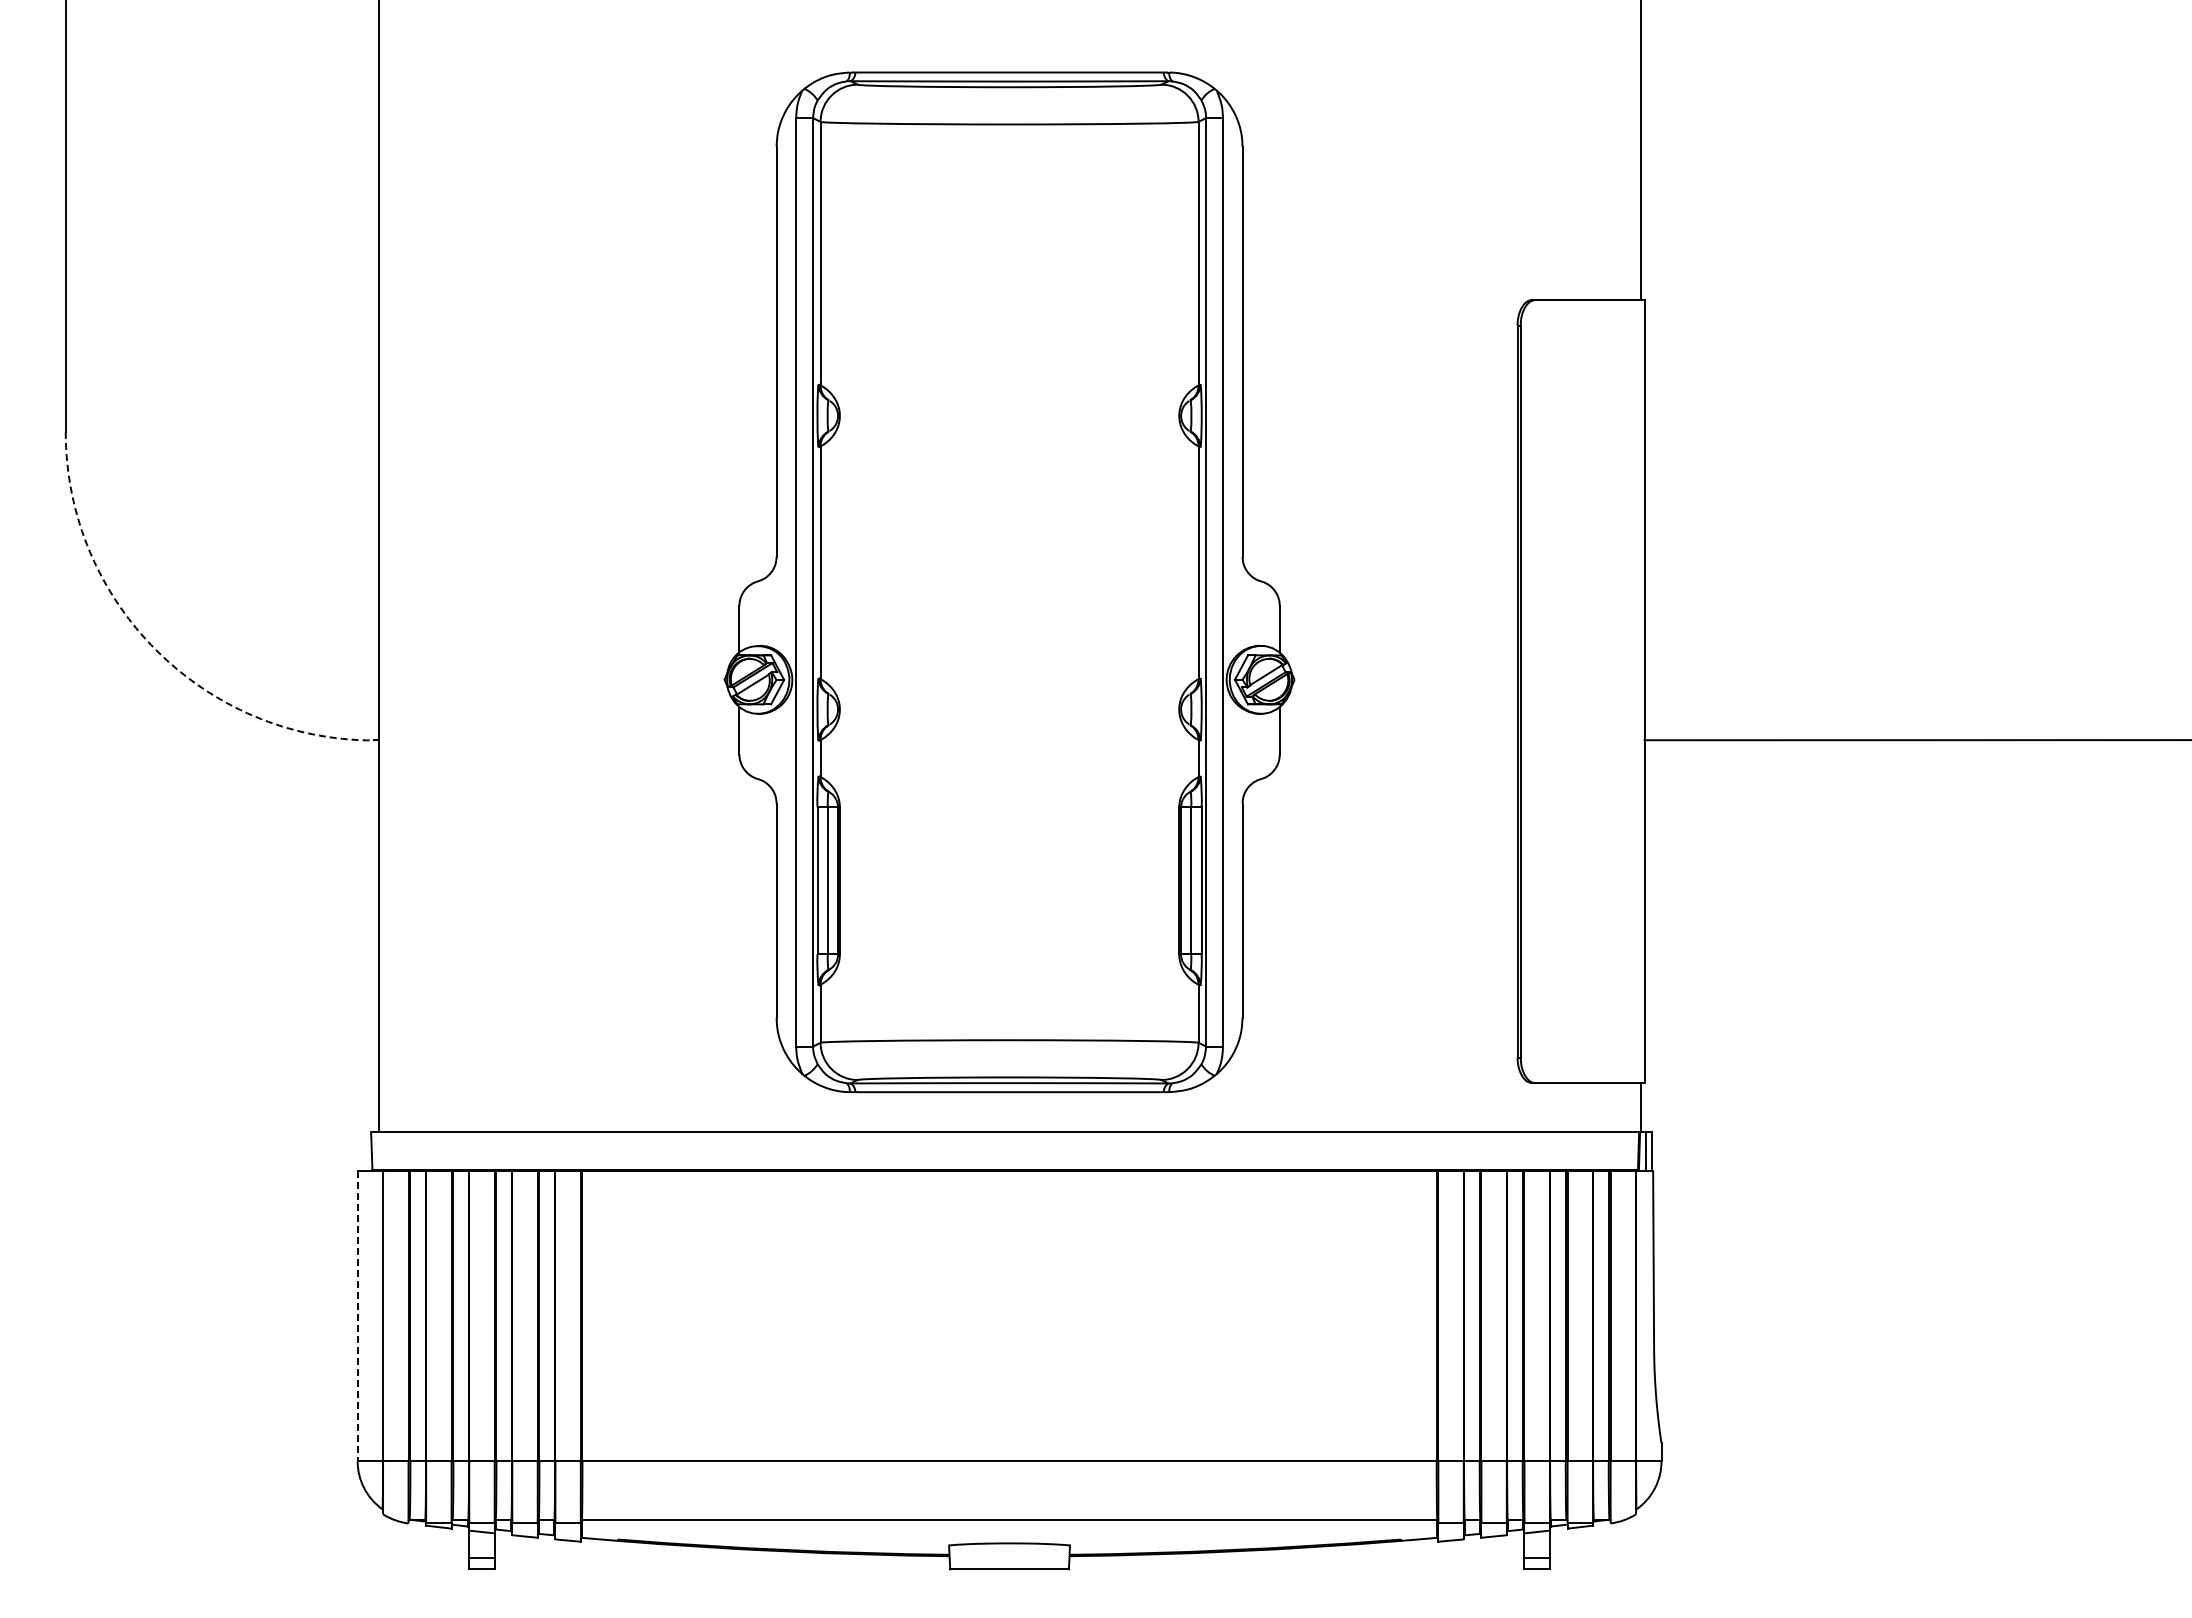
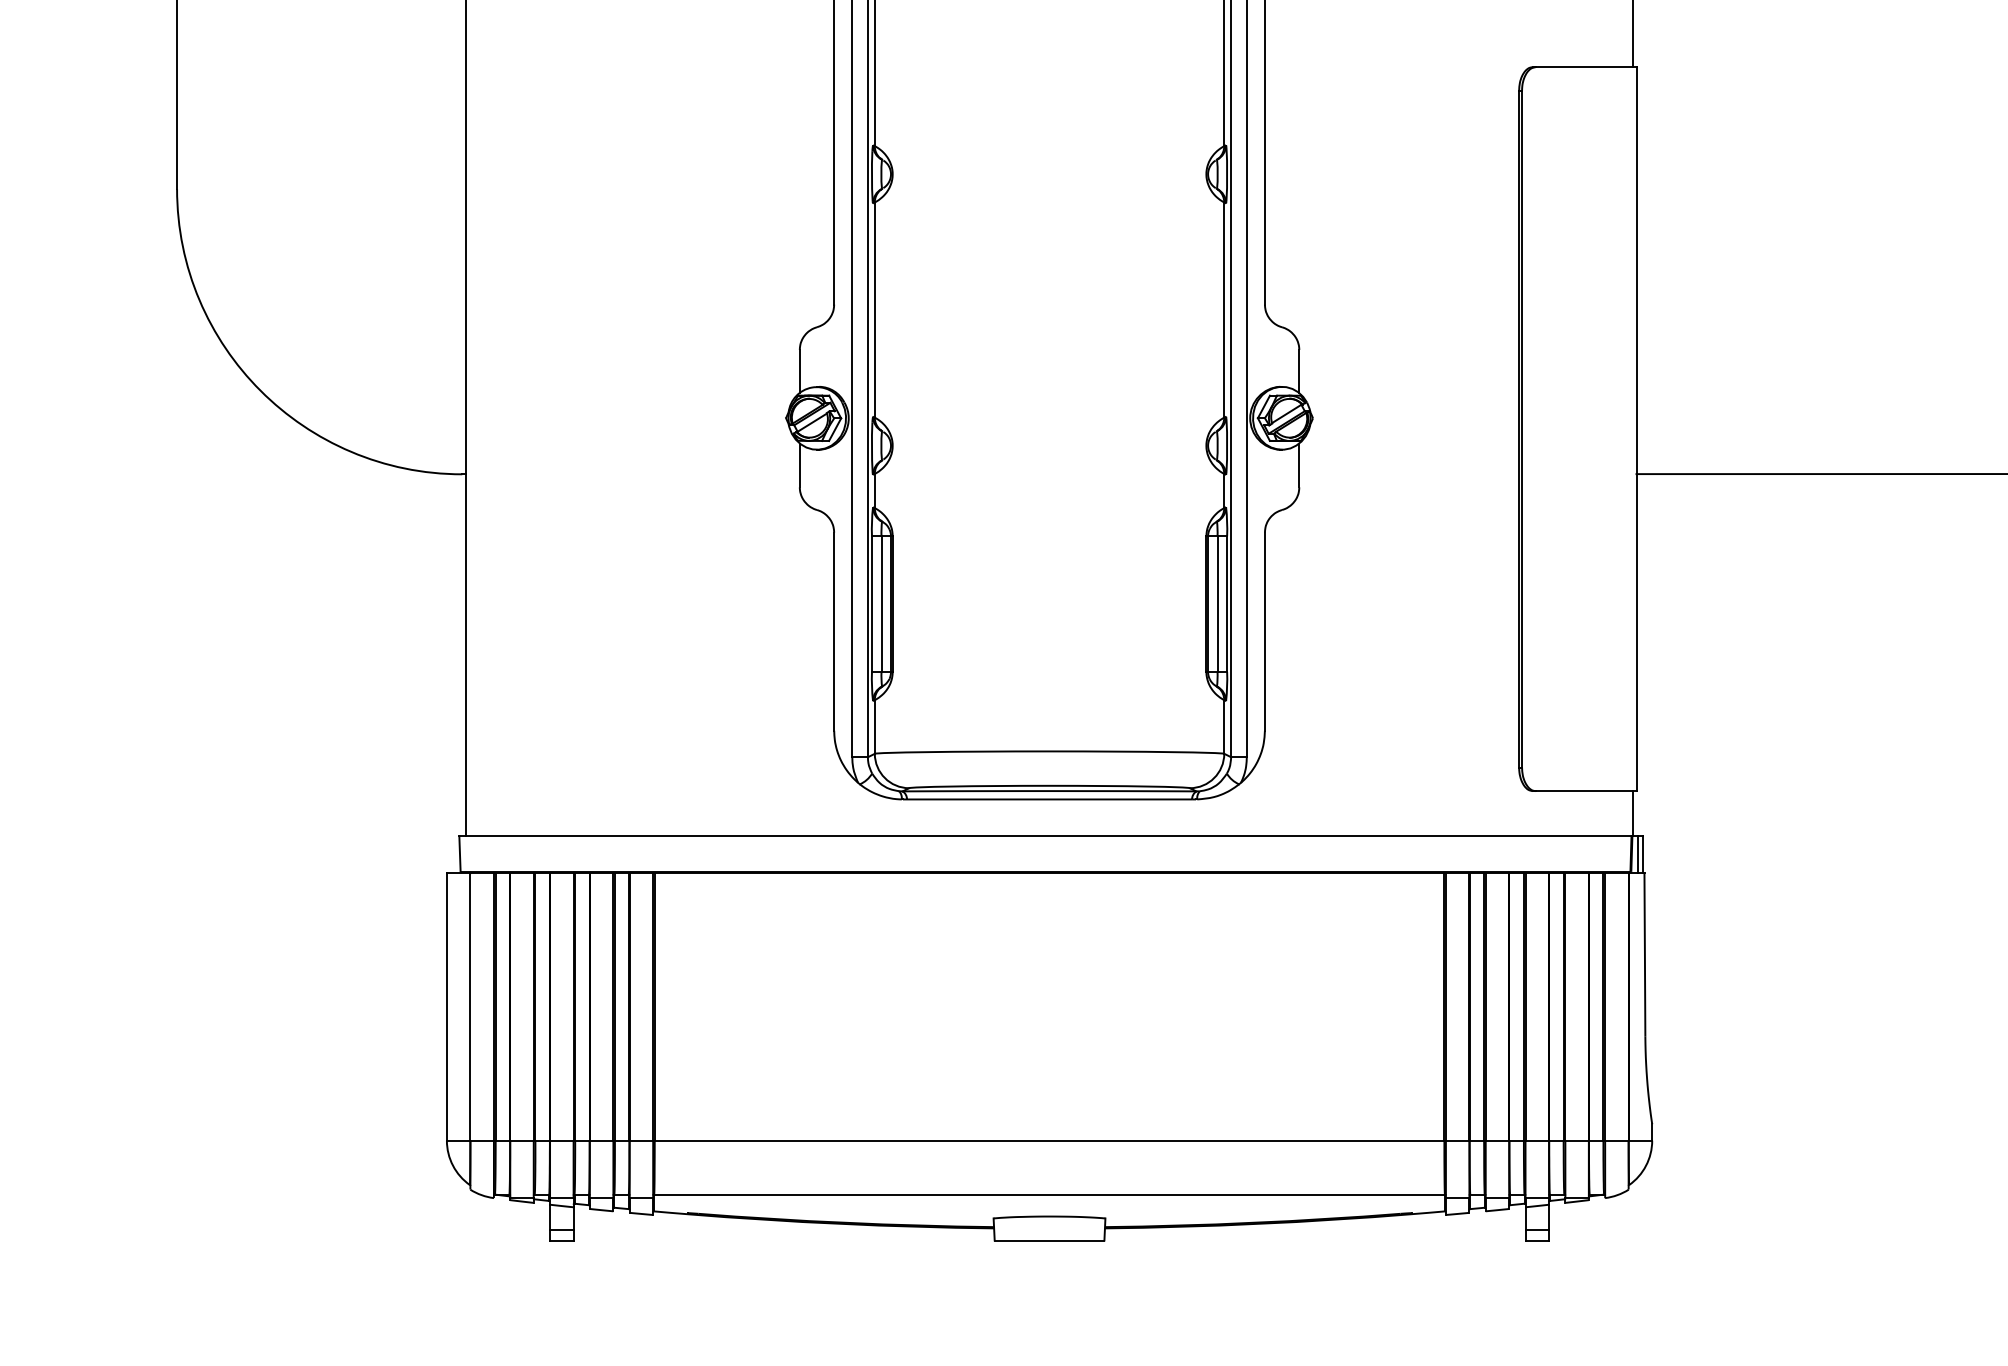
arc: (156, 650) -> (260, 391), dashed -> solid
line: (357, 1316) -> (446, 1006), dashed -> solid

